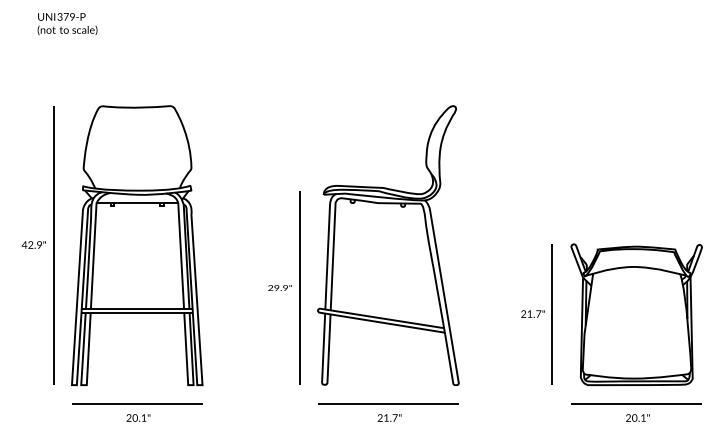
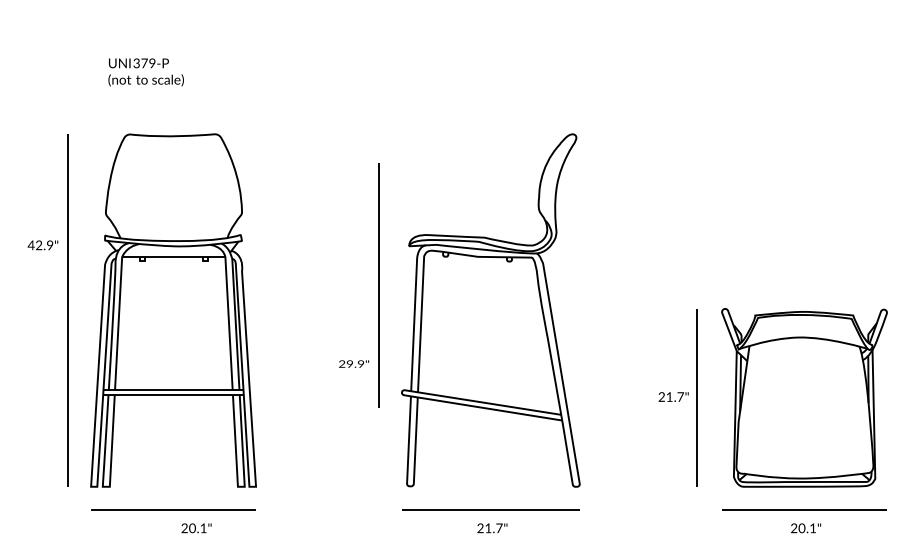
text: (67, 24) -> (146, 72), moved
text: (33, 244) -> (42, 244), moved
line: (299, 287) -> (378, 285), moved
text: (138, 417) -> (196, 527), moved

